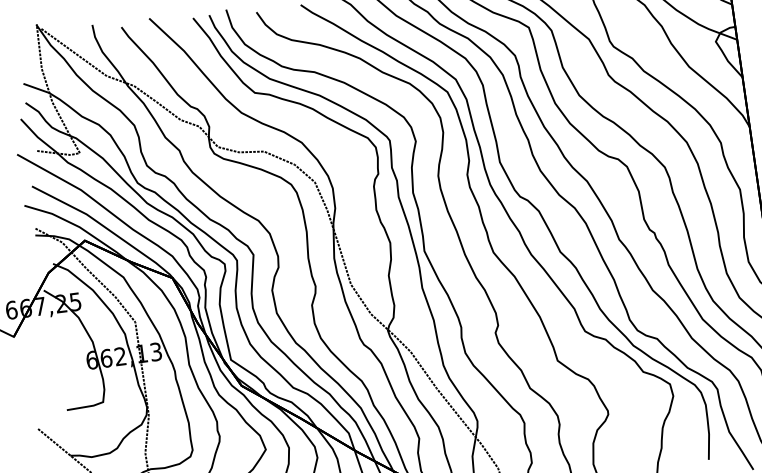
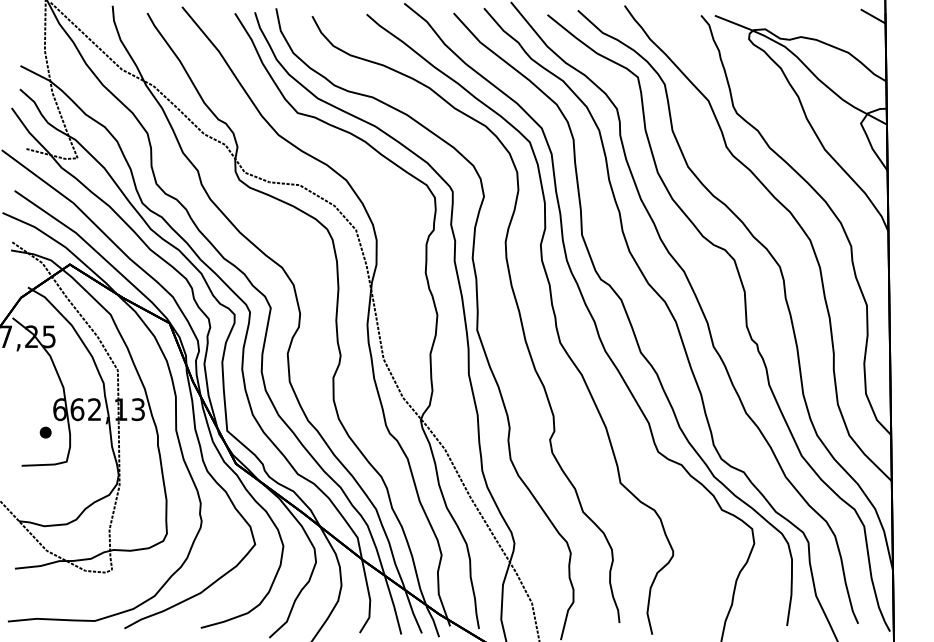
part: (82, 380) -> (45, 432), added

